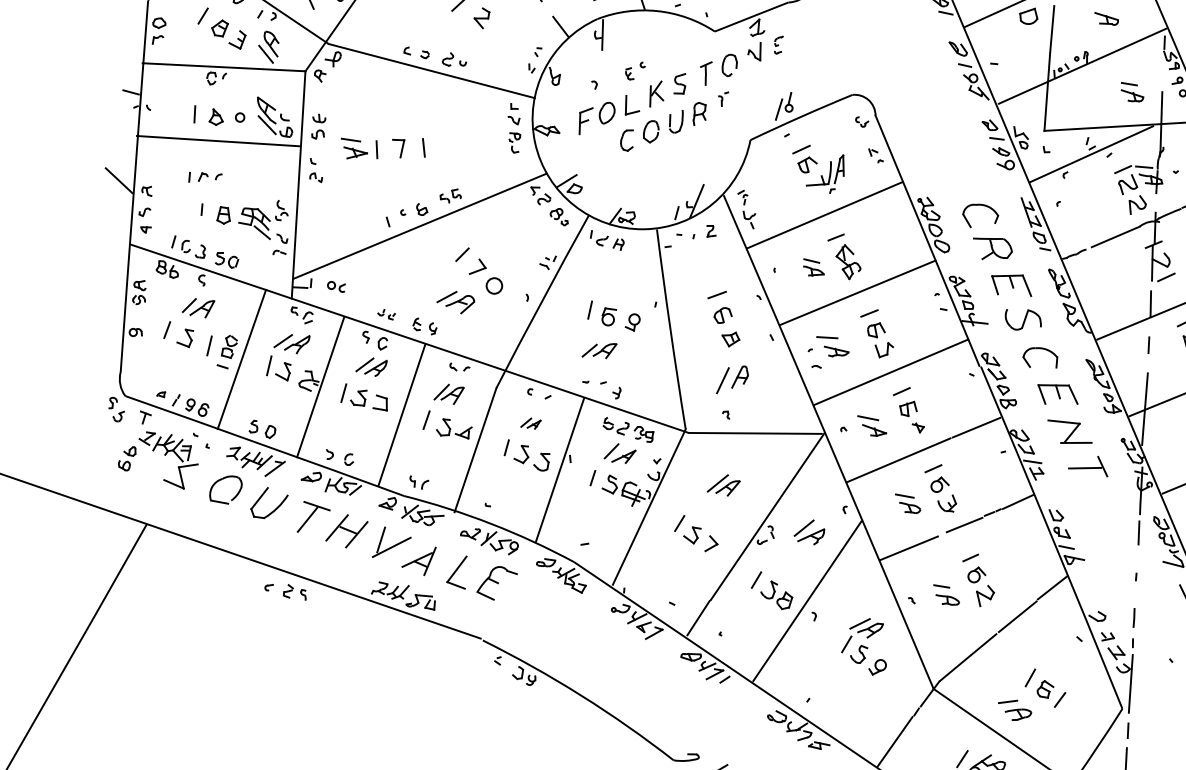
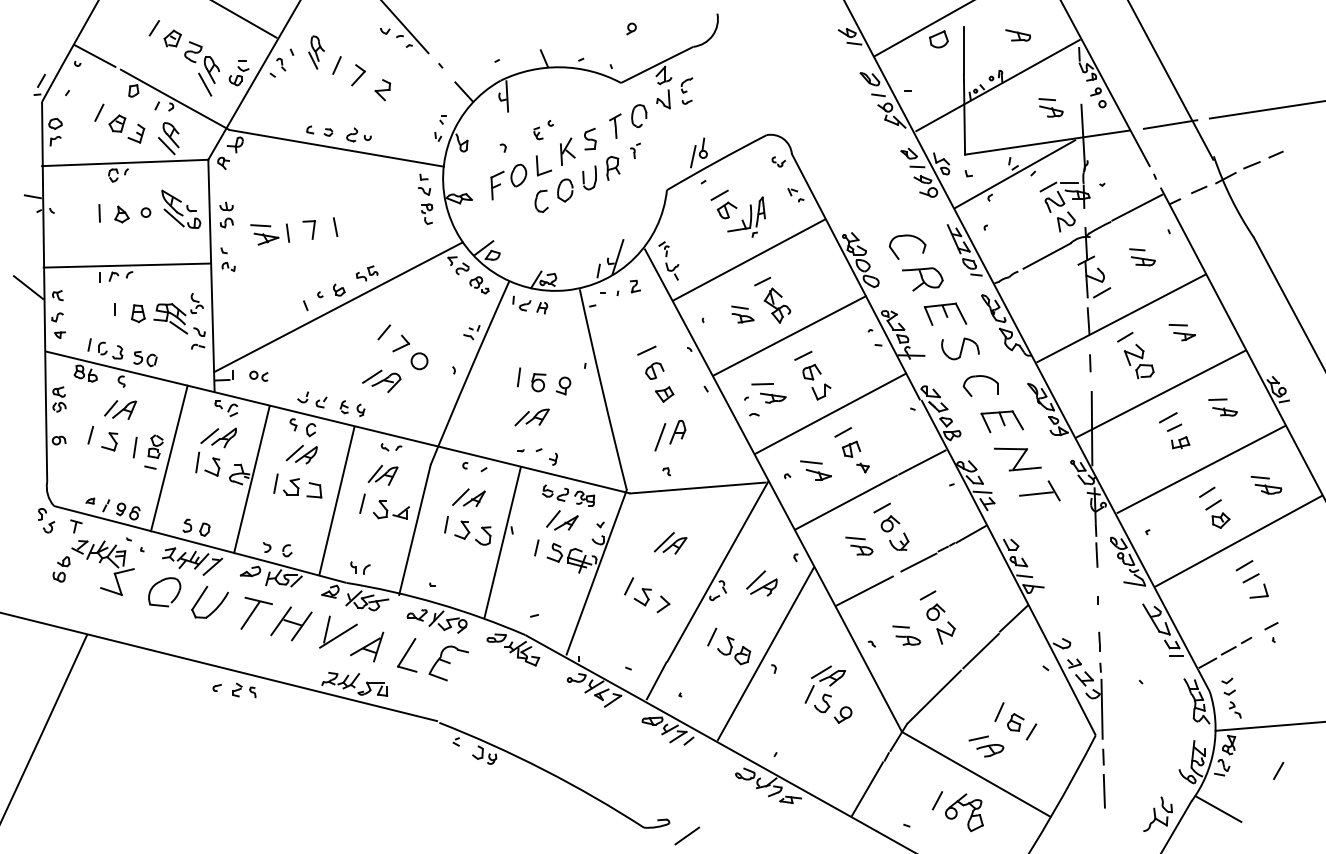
part: (778, 44) -> (686, 90), size x1.43
line: (217, 141) -> (126, 265), moved
part: (386, 314) -> (312, 399), size x1.67
part: (530, 423) -> (468, 497), size x1.67

